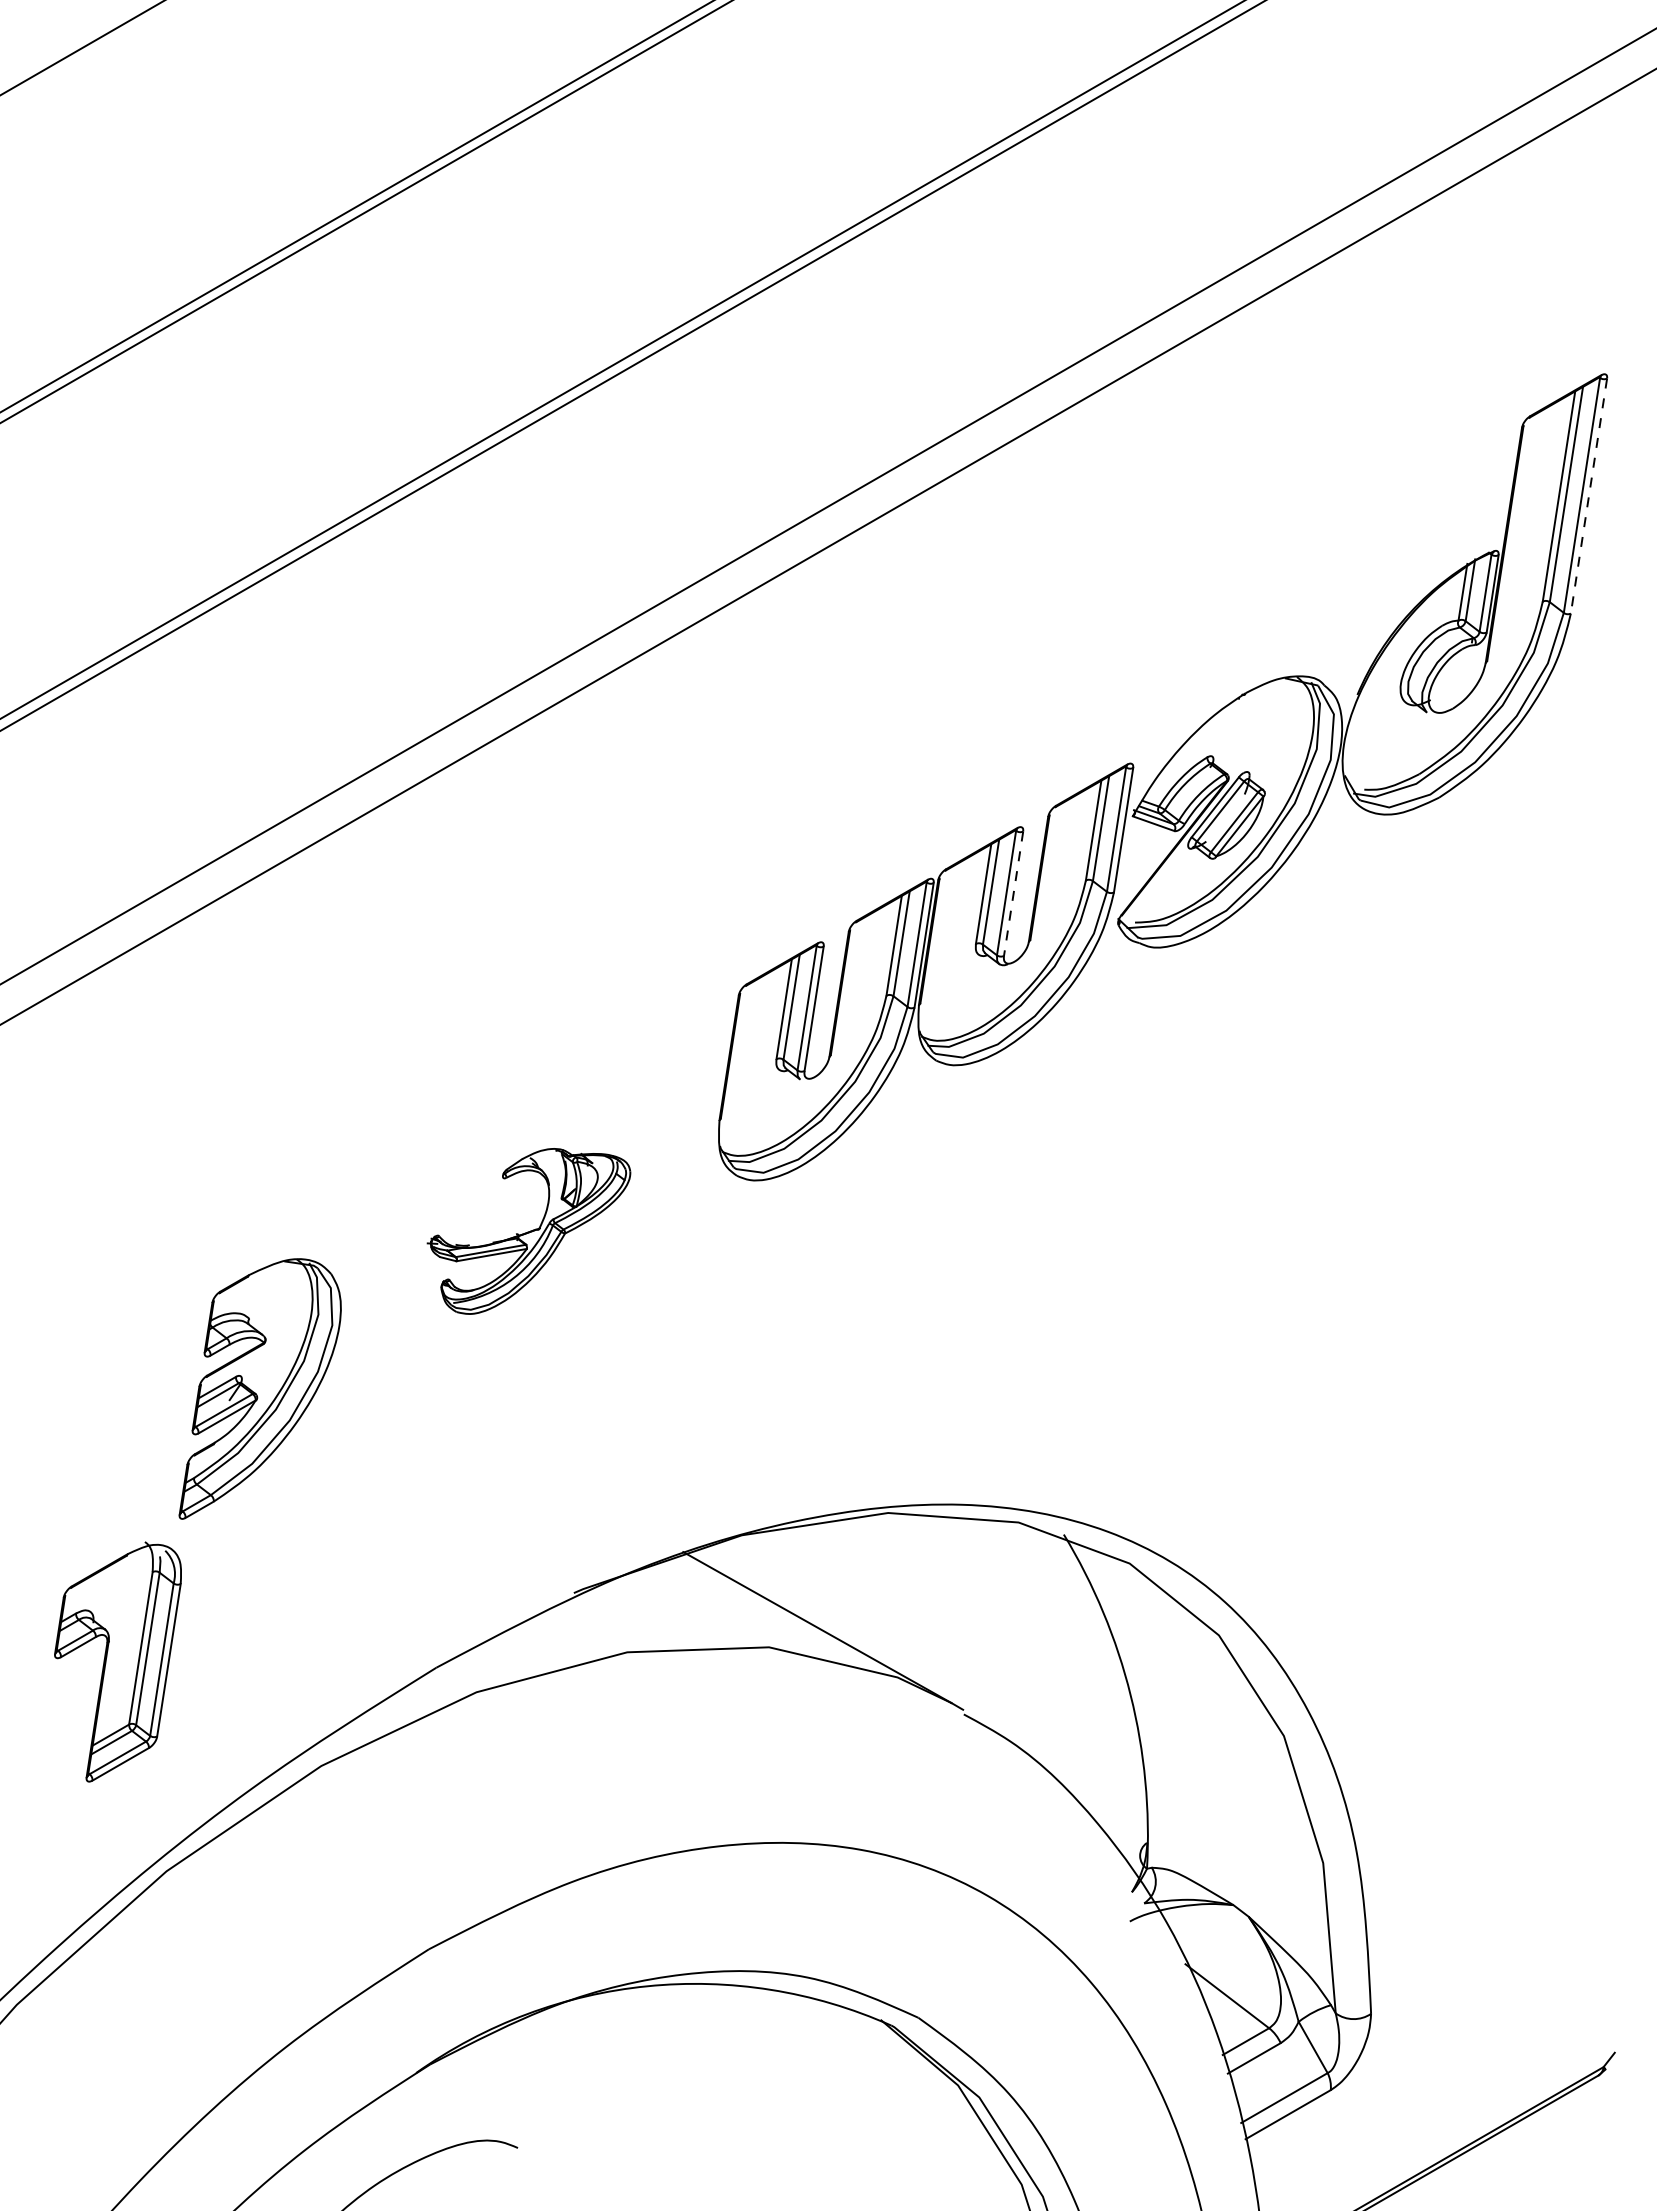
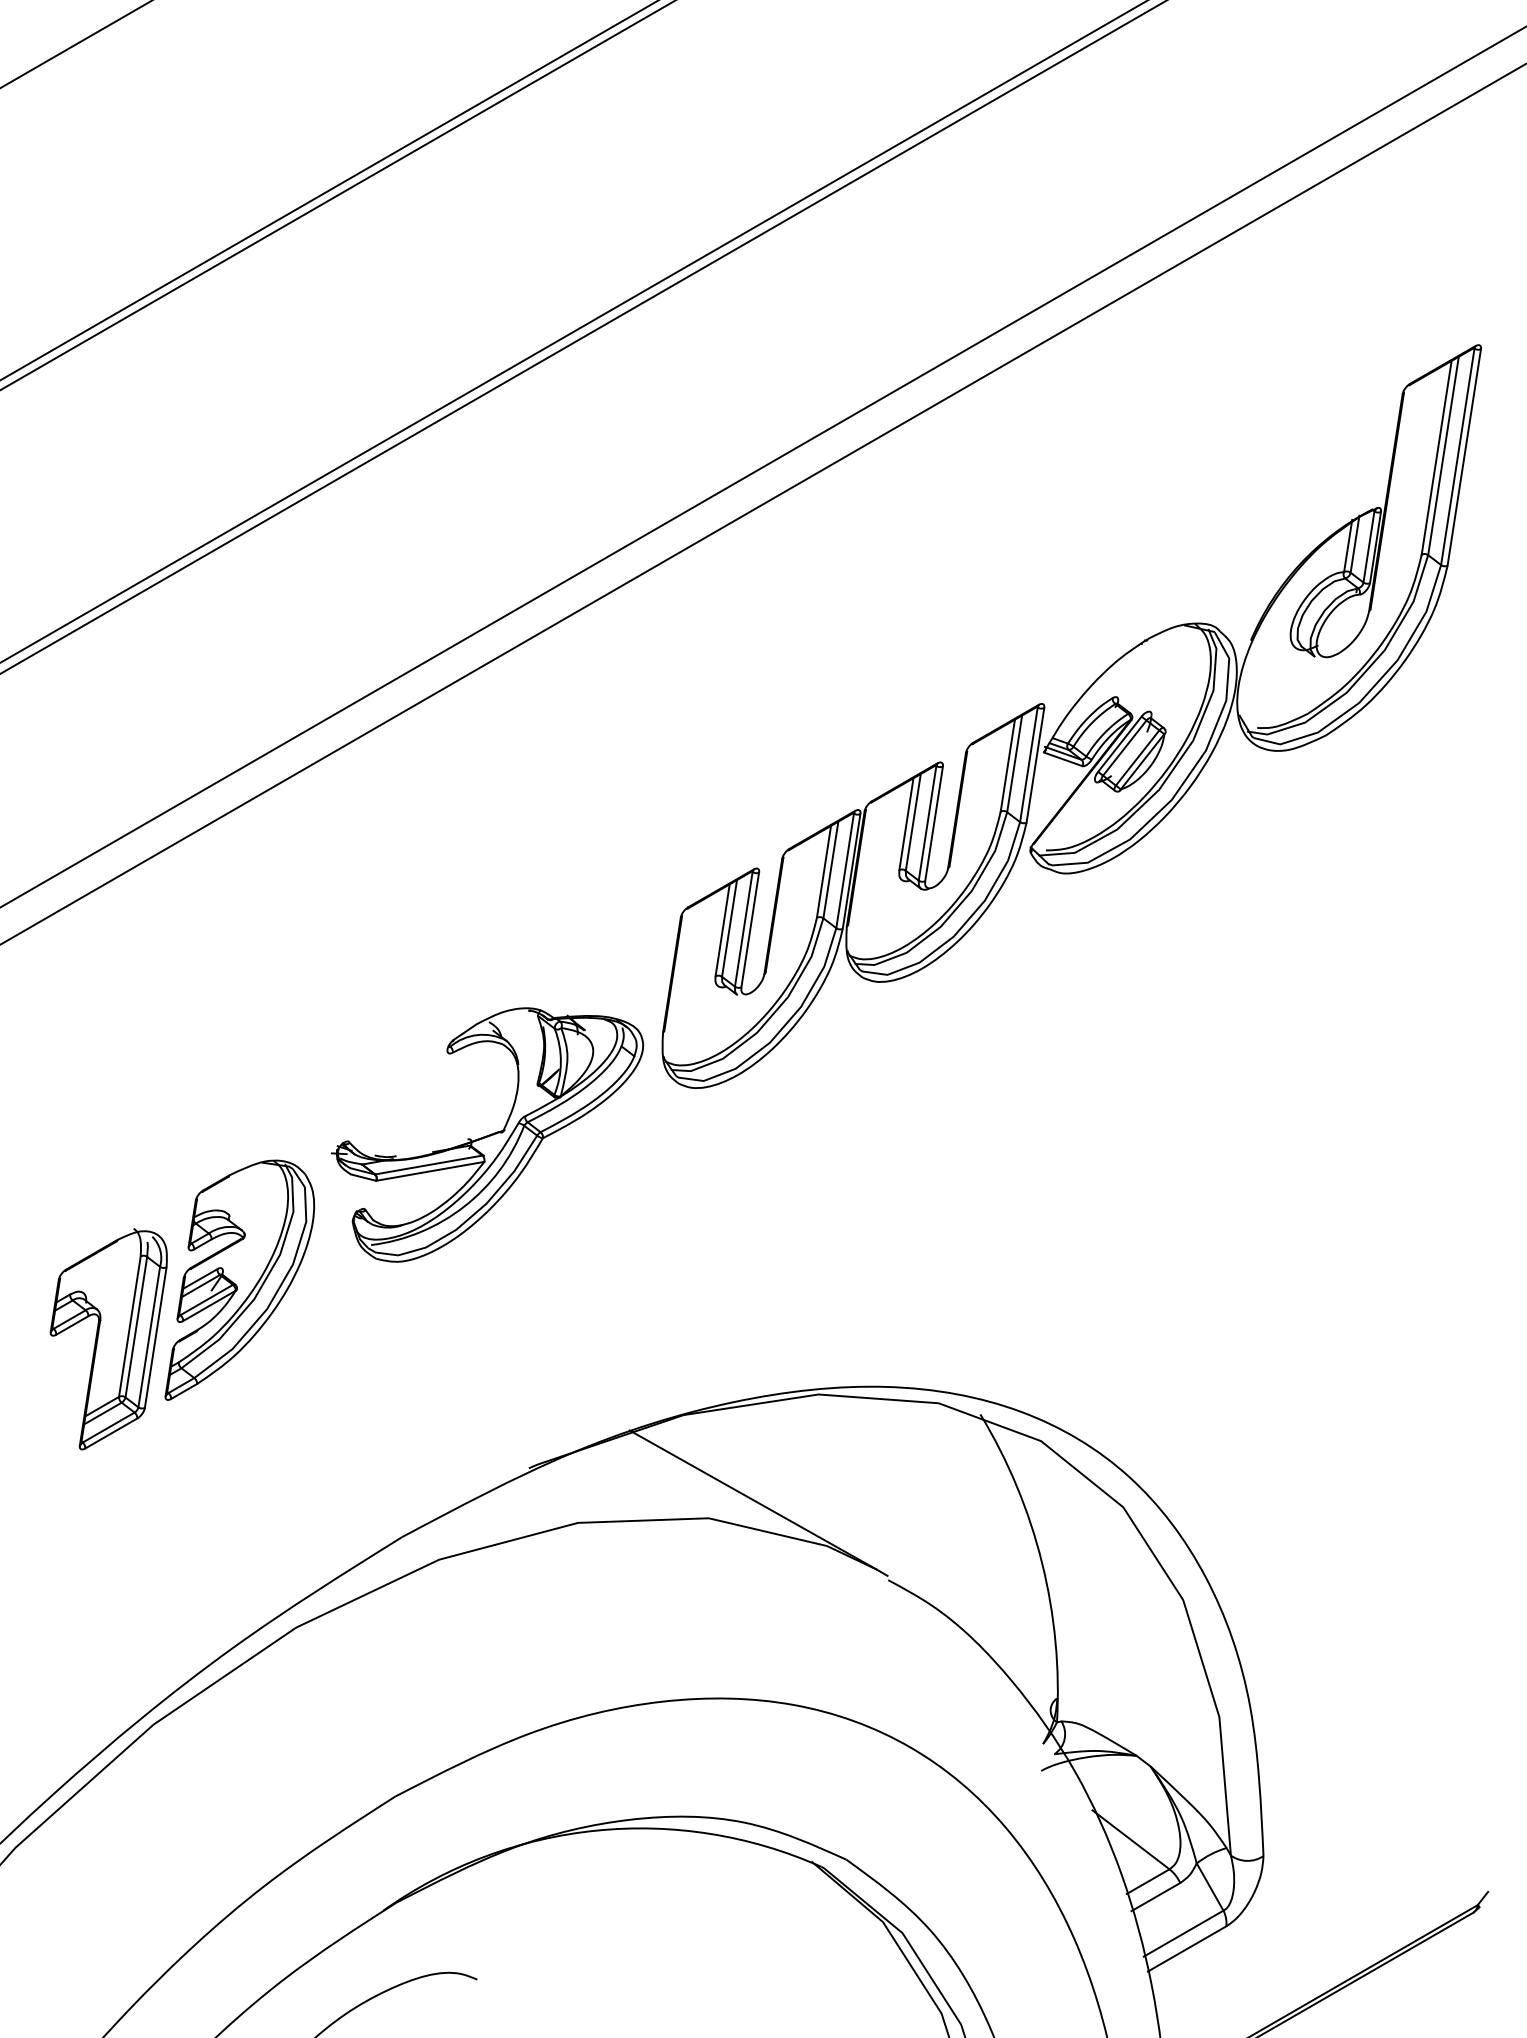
line: (1588, 496) -> (1463, 457), dashed -> solid
line: (1013, 893) -> (933, 823), dashed -> solid
part: (528, 1231) -> (487, 1135), size x1.67
part: (117, 1661) -> (108, 1338), moved

